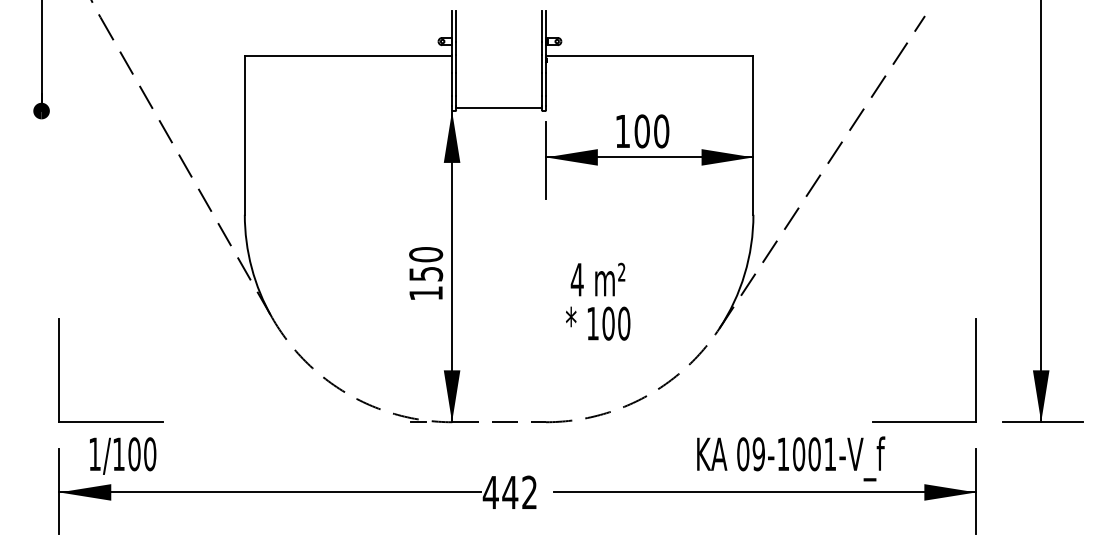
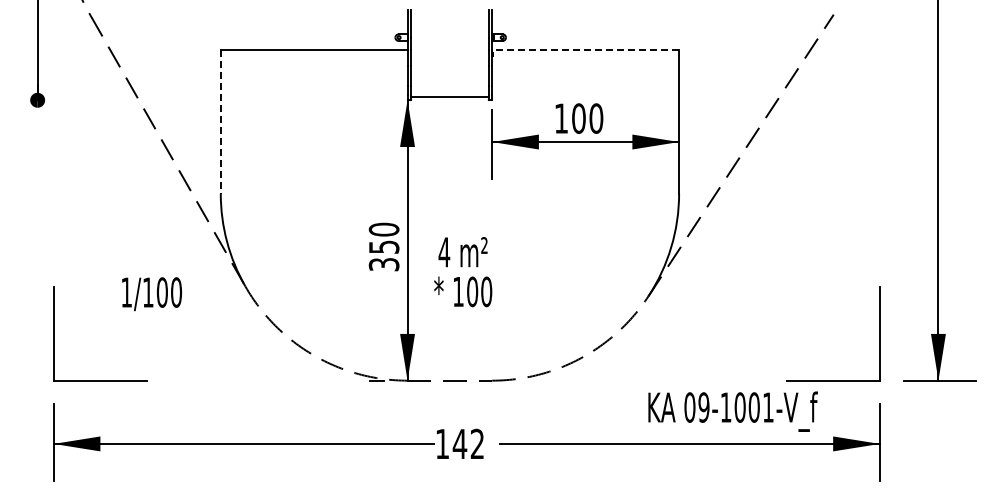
line: (649, 55) -> (585, 50), solid -> dashed
line: (244, 135) -> (220, 122), solid -> dashed
text: (425, 293) -> (383, 264), 150 -> 350
text: (598, 302) -> (463, 272), moved
text: (122, 456) -> (151, 294), moved
text: (790, 458) -> (732, 411), moved
text: (490, 491) -> (442, 443), 442 -> 142

